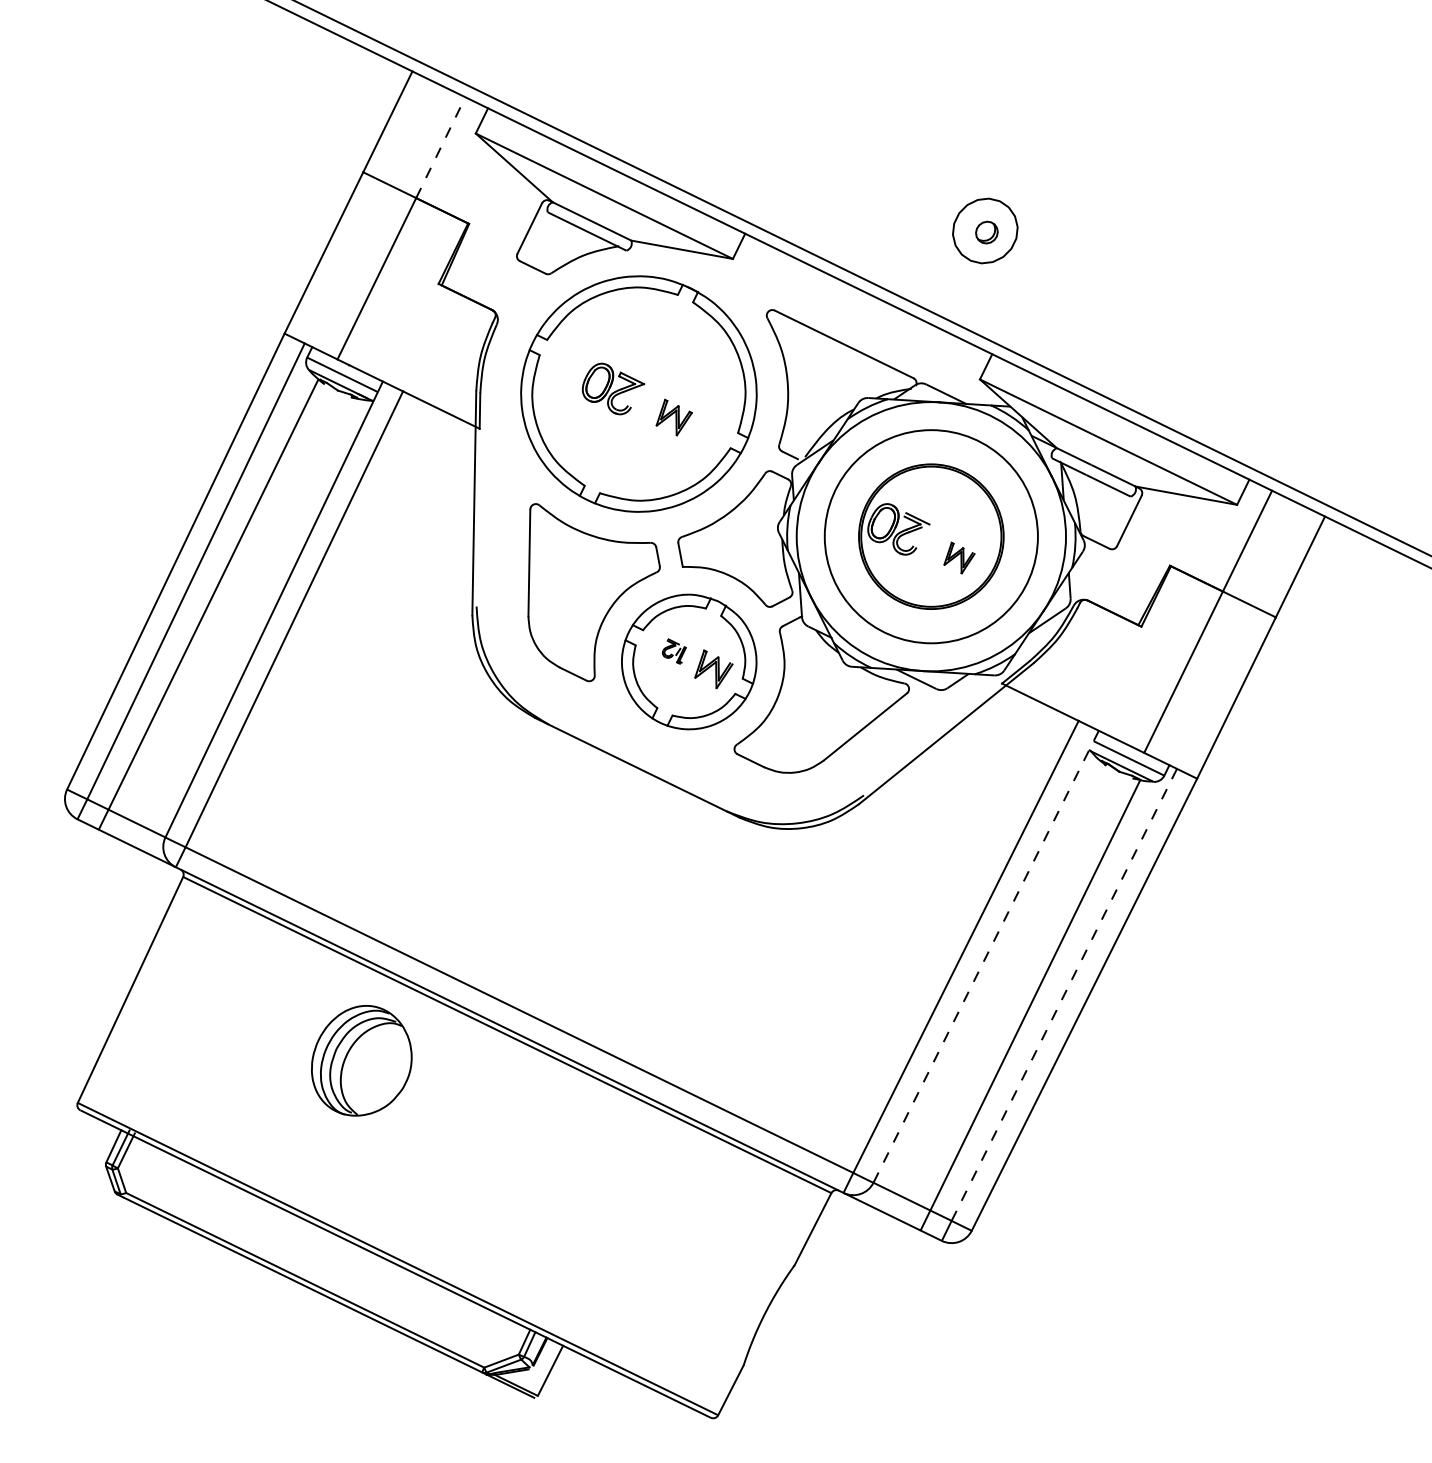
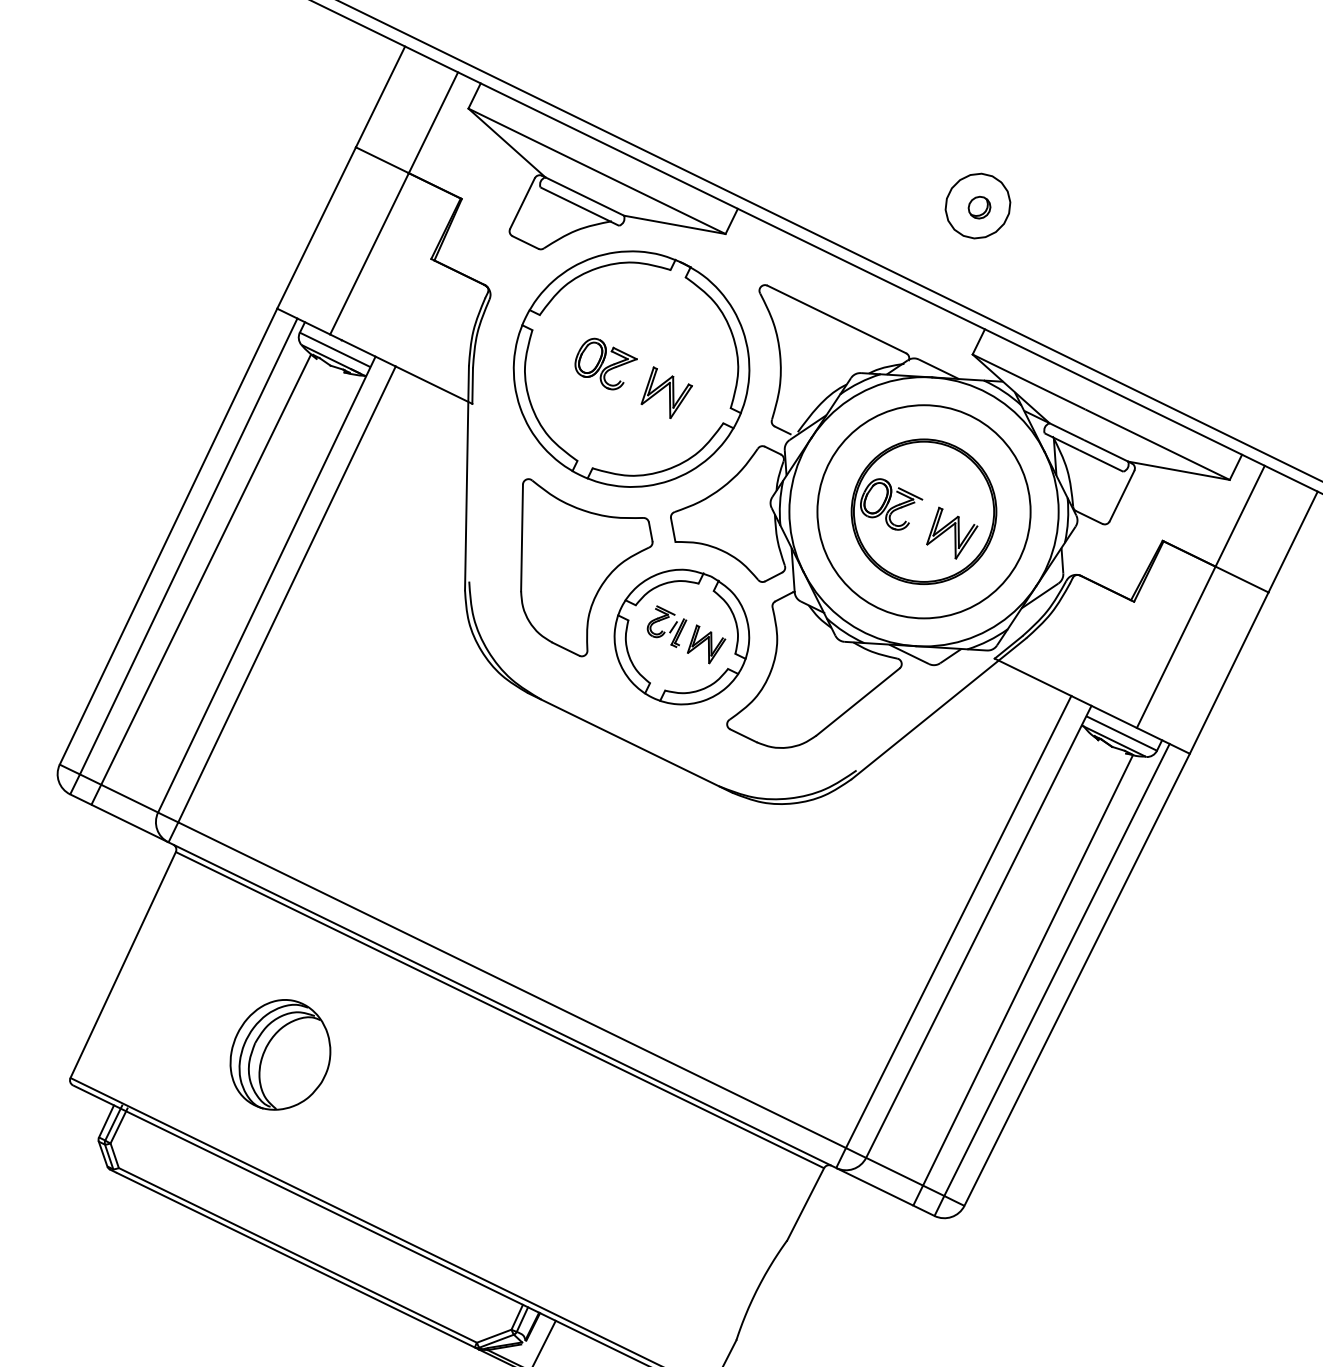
line: (441, 147) -> (434, 122), dashed -> solid
part: (674, 417) -> (667, 392), size x1.43
part: (959, 557) -> (952, 532), size x1.67
part: (674, 651) -> (667, 626), size x1.67
line: (986, 956) -> (979, 931), dashed -> solid
line: (1064, 994) -> (1057, 969), dashed -> solid
part: (361, 1060) -> (280, 1054), moved

